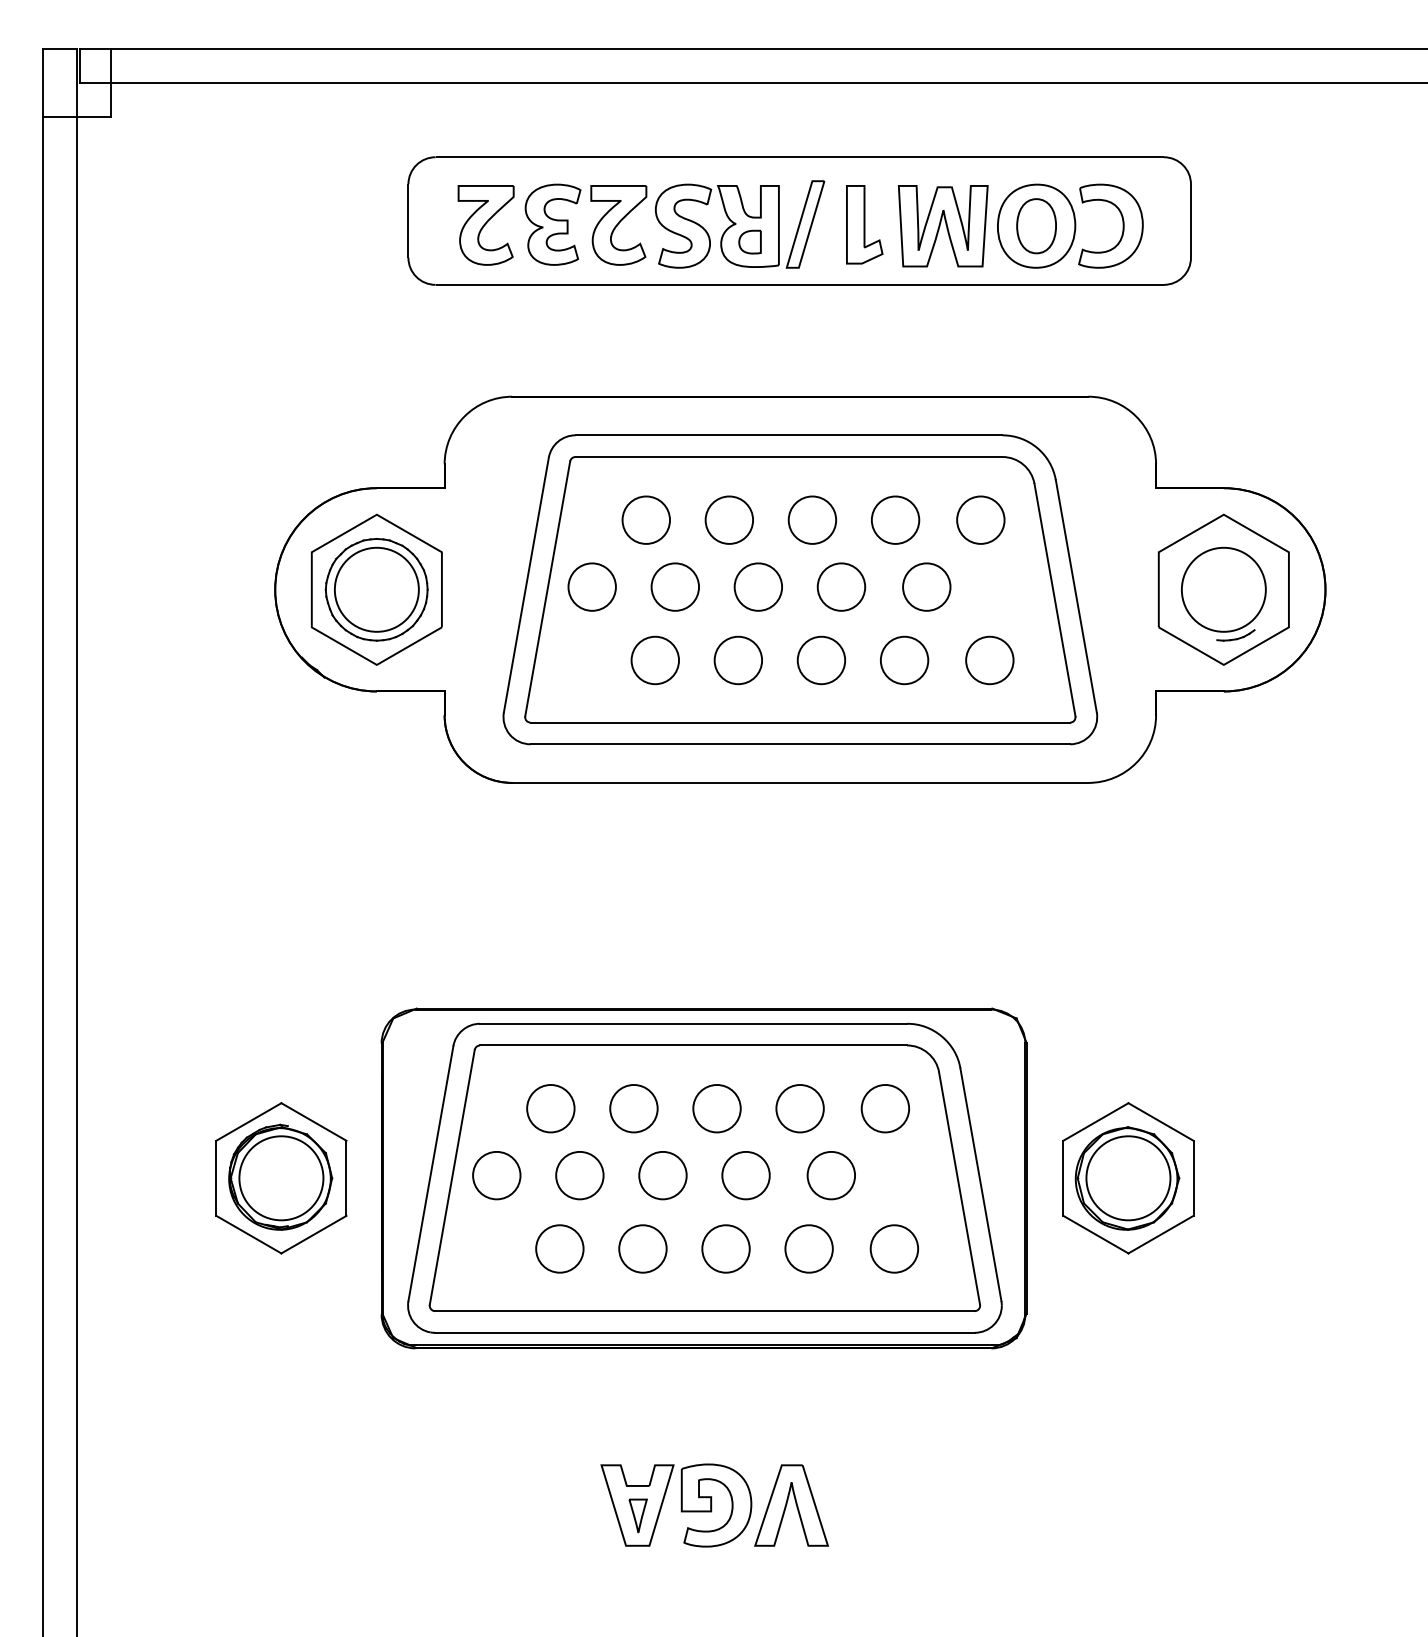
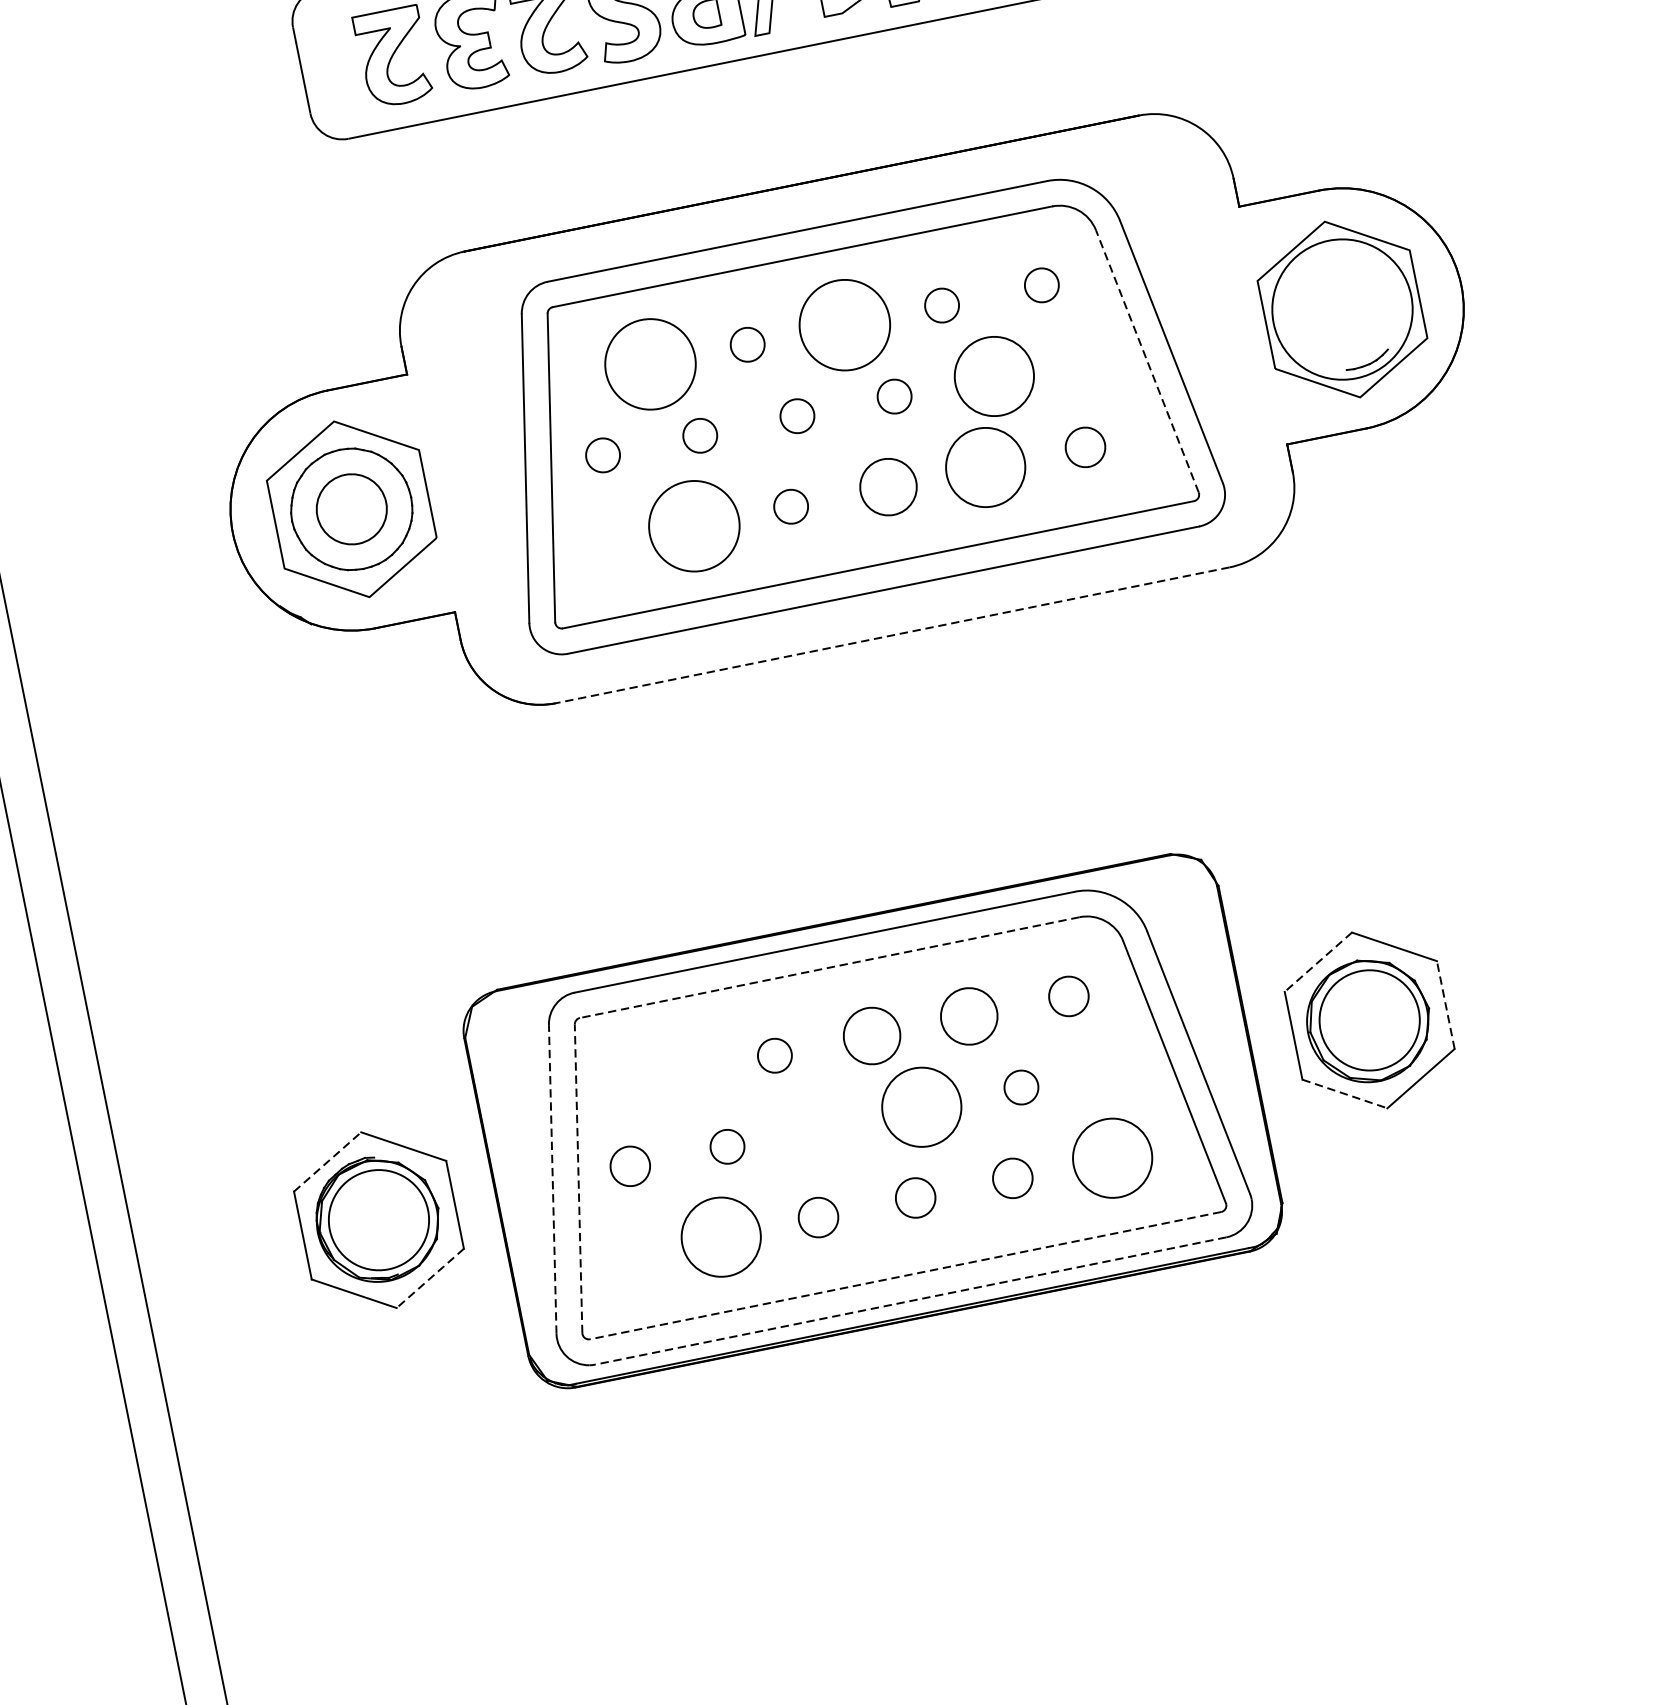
circle: (646, 519) -> (650, 363), size x1.6
circle: (729, 519) -> (747, 343), size x0.6
circle: (812, 519) -> (844, 324), size x1.6
circle: (895, 519) -> (941, 304), size x0.6
circle: (980, 519) -> (1041, 284), size x0.6
circle: (591, 586) -> (602, 454), size x0.6
circle: (675, 586) -> (700, 435), size x0.6
circle: (758, 586) -> (797, 415), size x0.6
circle: (841, 586) -> (894, 395), size x0.6
circle: (926, 586) -> (993, 375), size x1.4
circle: (376, 589) -> (351, 509), size x0.7
circle: (1223, 589) -> (1342, 309), size x1.4
line: (1054, 600) -> (1146, 362), solid -> dashed
circle: (654, 660) -> (693, 526), size x1.6
circle: (737, 660) -> (790, 506), size x0.6
circle: (904, 660) -> (985, 467), size x1.4
circle: (989, 660) -> (1085, 447), size x0.7
line: (800, 782) -> (892, 634), solid -> dashed
line: (693, 1045) -> (829, 967), solid -> dashed
part: (550, 1108) -> (677, 1075), removed
part: (633, 1108) -> (774, 1055), size x0.6
part: (884, 1108) -> (1067, 996), size x0.7
line: (248, 1121) -> (327, 1161), solid -> dashed
line: (1095, 1121) -> (1317, 961), solid -> dashed
line: (431, 1173) -> (553, 1179), solid -> dashed
part: (496, 1175) -> (629, 1166), size x0.7
part: (579, 1175) -> (726, 1146), size x0.6
part: (662, 1175) -> (824, 1127), removed
part: (745, 1175) -> (921, 1107), size x1.4
part: (830, 1175) -> (1020, 1087), size x0.6
line: (452, 1176) -> (578, 1177), solid -> dashed
line: (1193, 1178) -> (1445, 1005), solid -> dashed
line: (313, 1234) -> (429, 1278), solid -> dashed
line: (1095, 1234) -> (1344, 1093), solid -> dashed
part: (559, 1248) -> (720, 1236), size x1.4
part: (642, 1248) -> (817, 1217), size x0.7
part: (725, 1248) -> (914, 1197), size x0.7
part: (808, 1248) -> (1012, 1177), size x0.7
part: (894, 1248) -> (1112, 1157), size x1.4
line: (704, 1311) -> (905, 1276), solid -> dashed
line: (704, 1332) -> (910, 1300), solid -> dashed
part: (714, 1505) -> (962, 1500), removed

